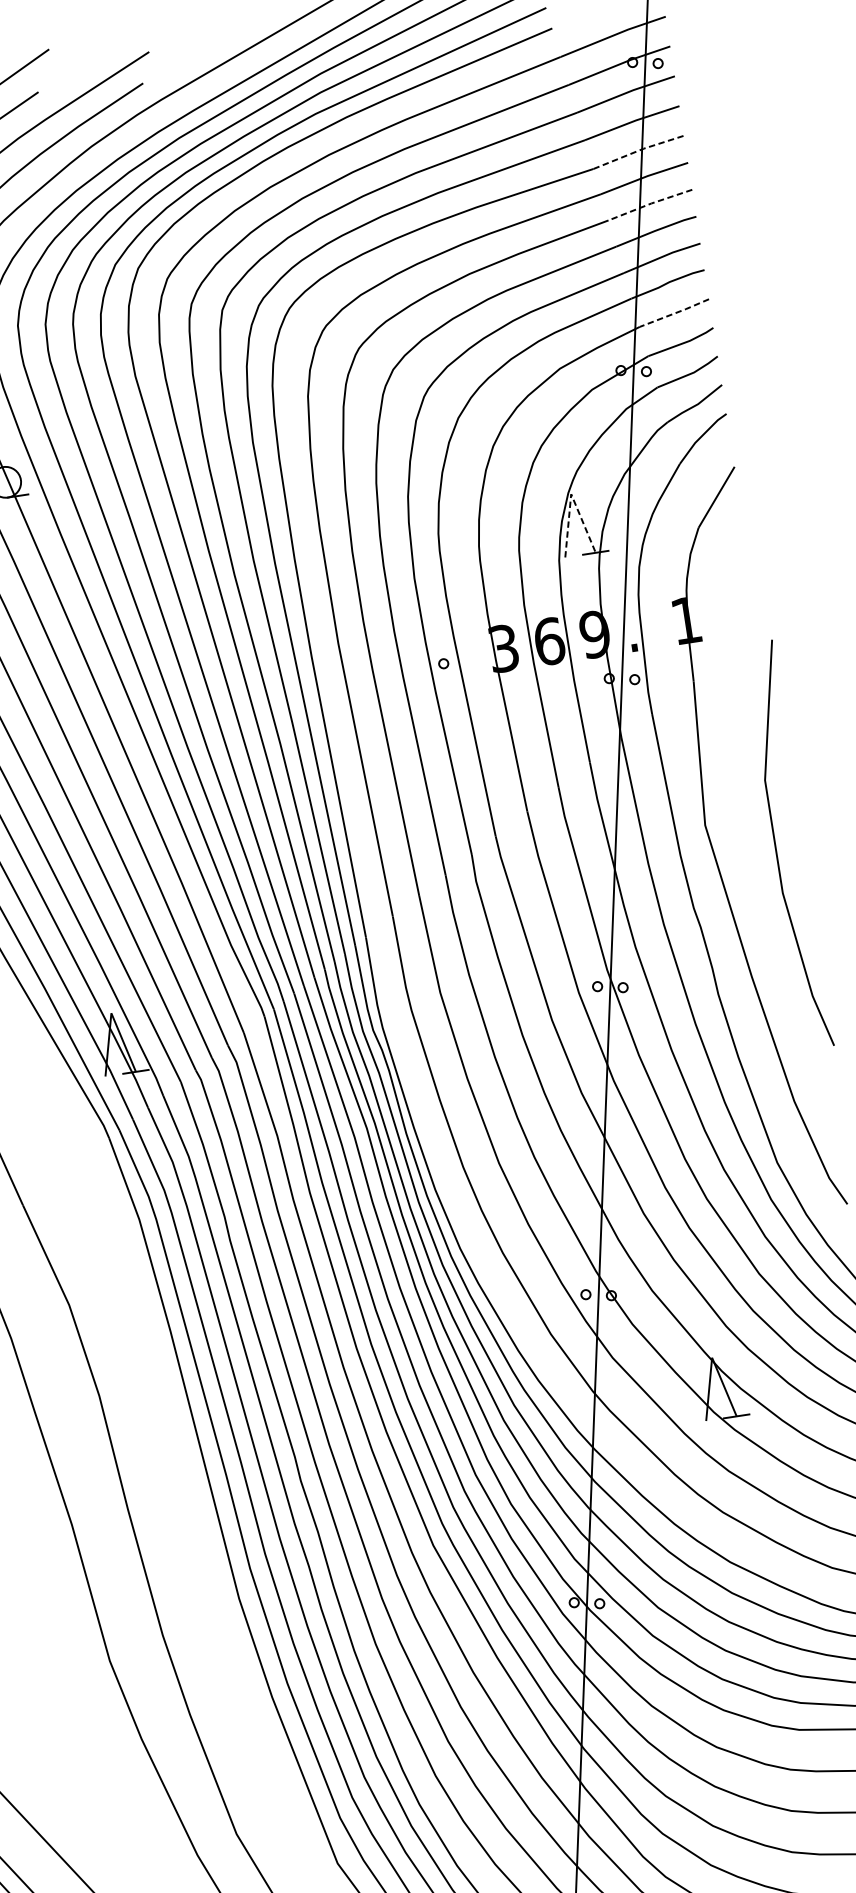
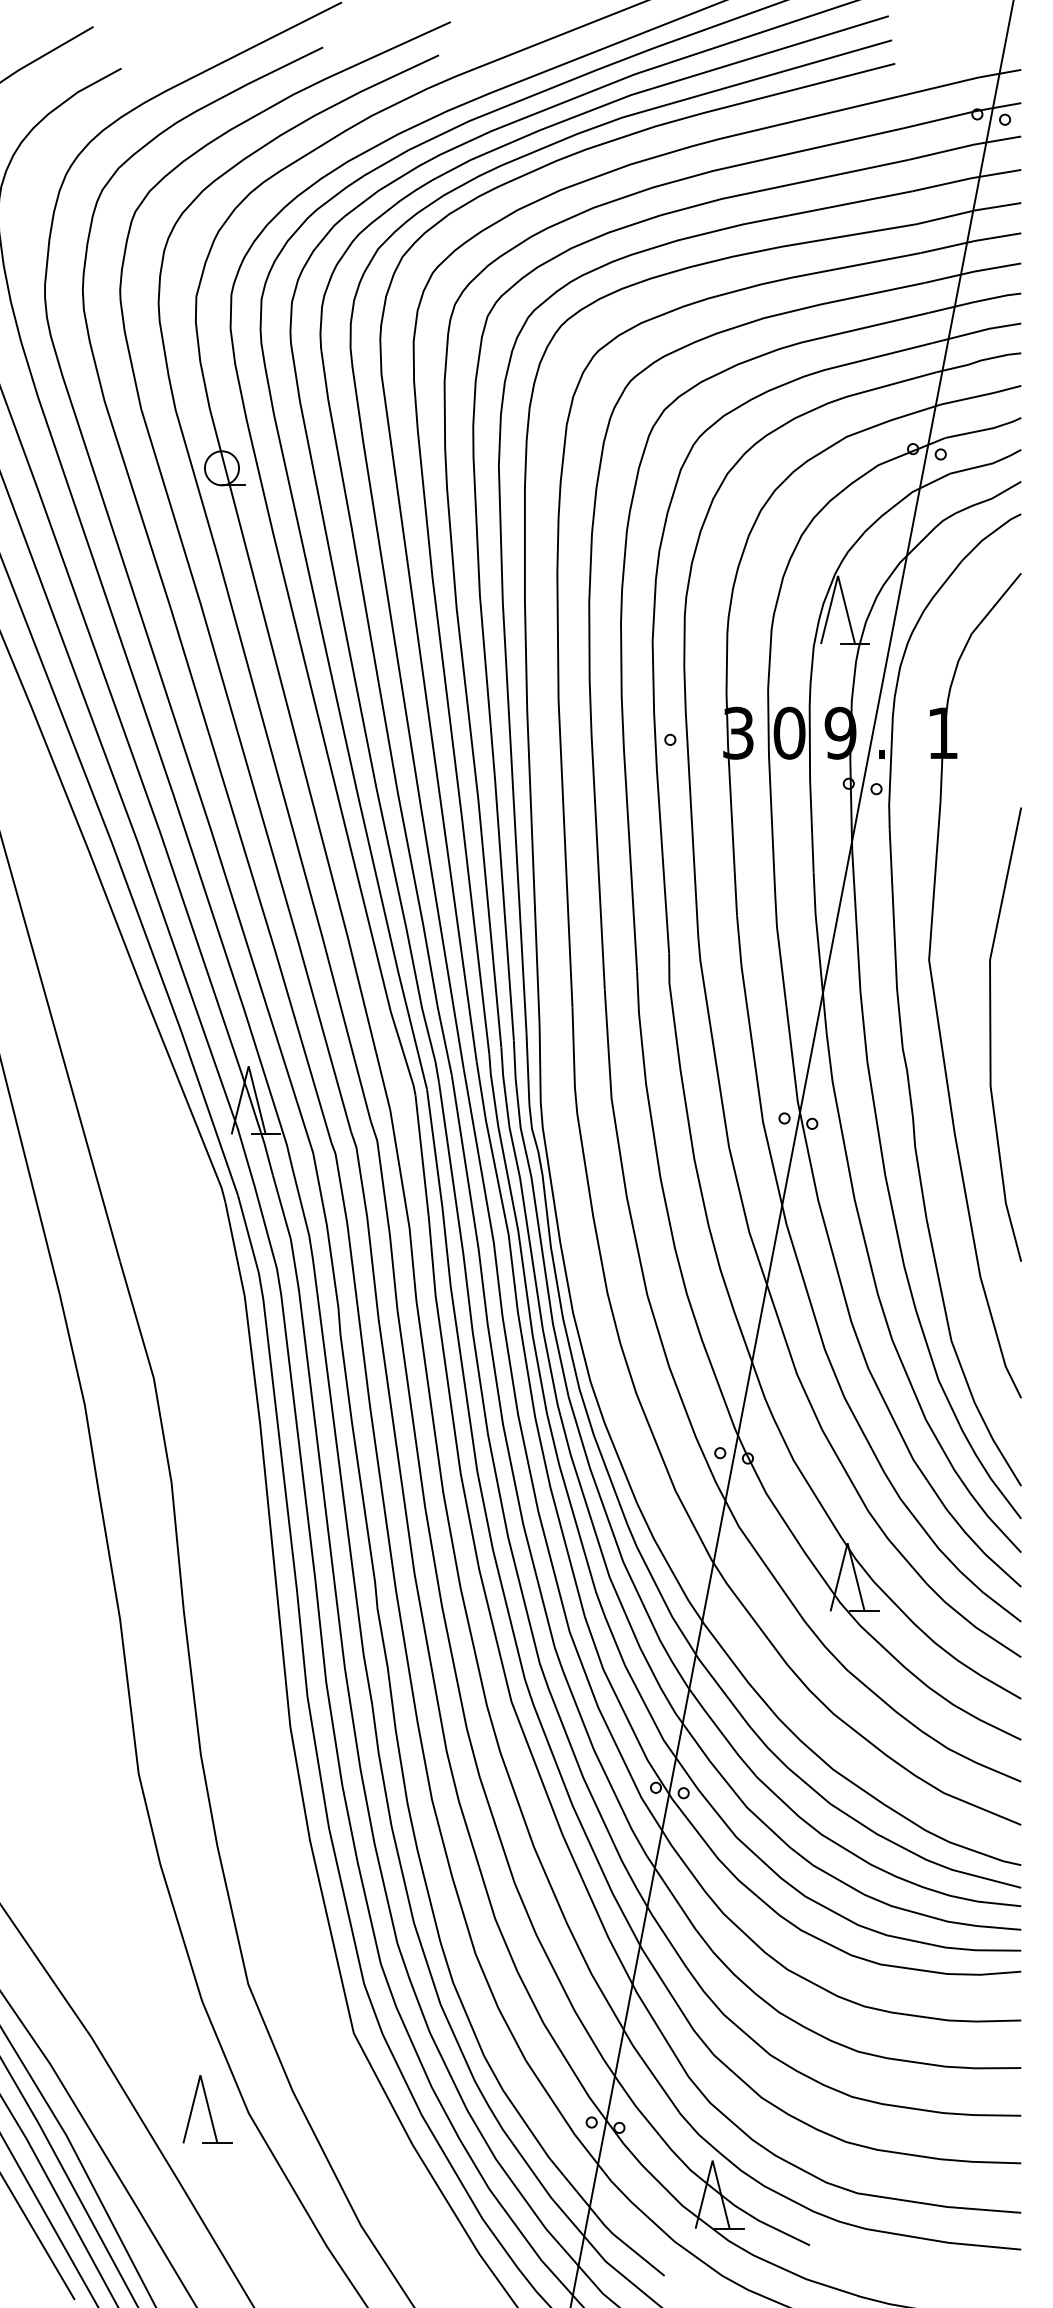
line: (638, 150) -> (969, 211), dashed -> solid
line: (650, 203) -> (973, 271), dashed -> solid
line: (674, 313) -> (981, 395), dashed -> solid
line: (571, 493) -> (838, 575), dashed -> solid
text: (549, 640) -> (789, 732), 6 -> 0
line: (776, 846) -> (991, 1034), moved

